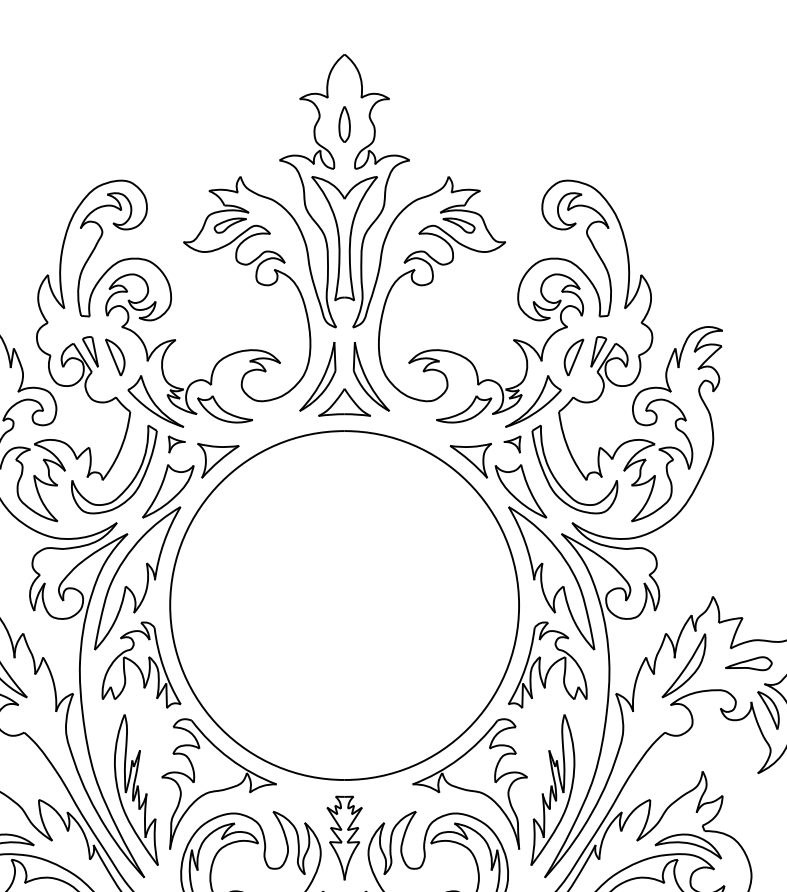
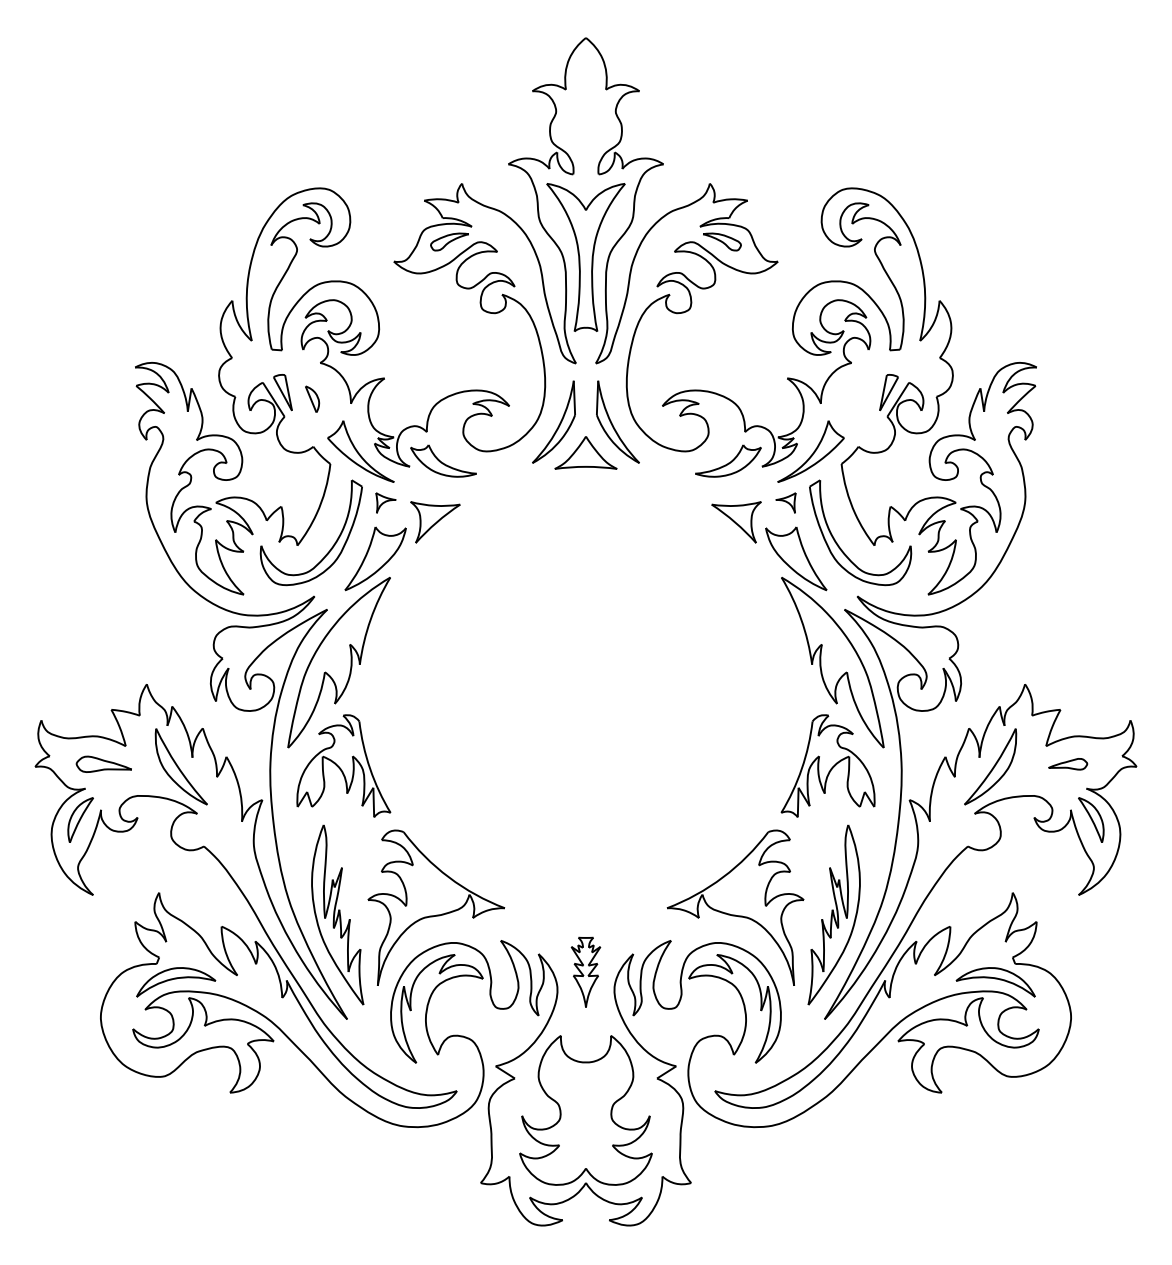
part: (344, 124) -> (585, 121), removed
part: (115, 357) -> (312, 399), size x0.6
part: (574, 357) -> (859, 399), removed
part: (344, 605) -> (585, 694), removed
part: (749, 663) -> (1068, 763), size x0.7
part: (344, 838) -> (585, 972), size x0.7

